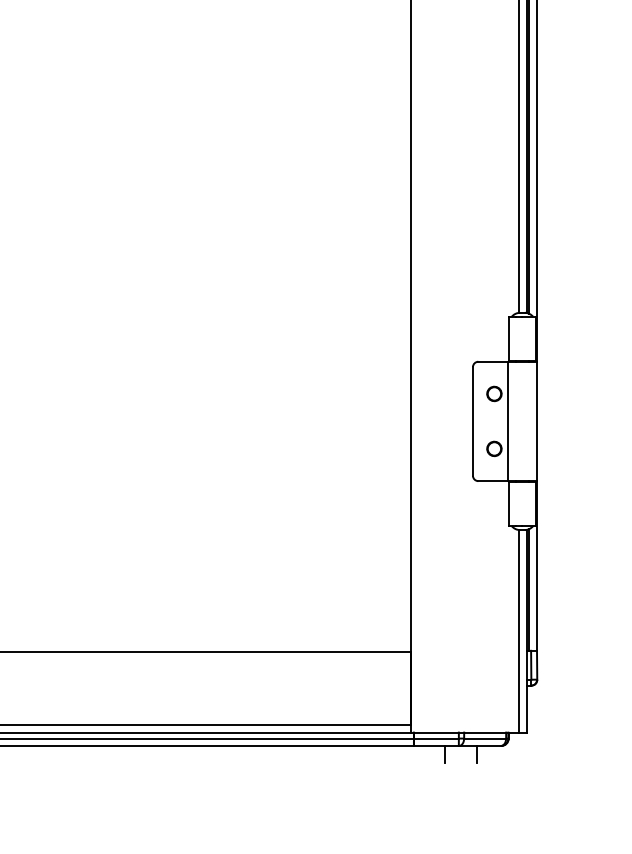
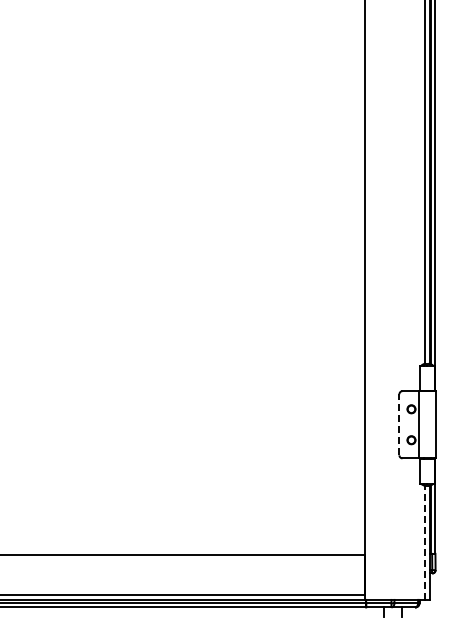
line: (473, 420) -> (399, 424), solid -> dashed
line: (519, 630) -> (425, 542), solid -> dashed

